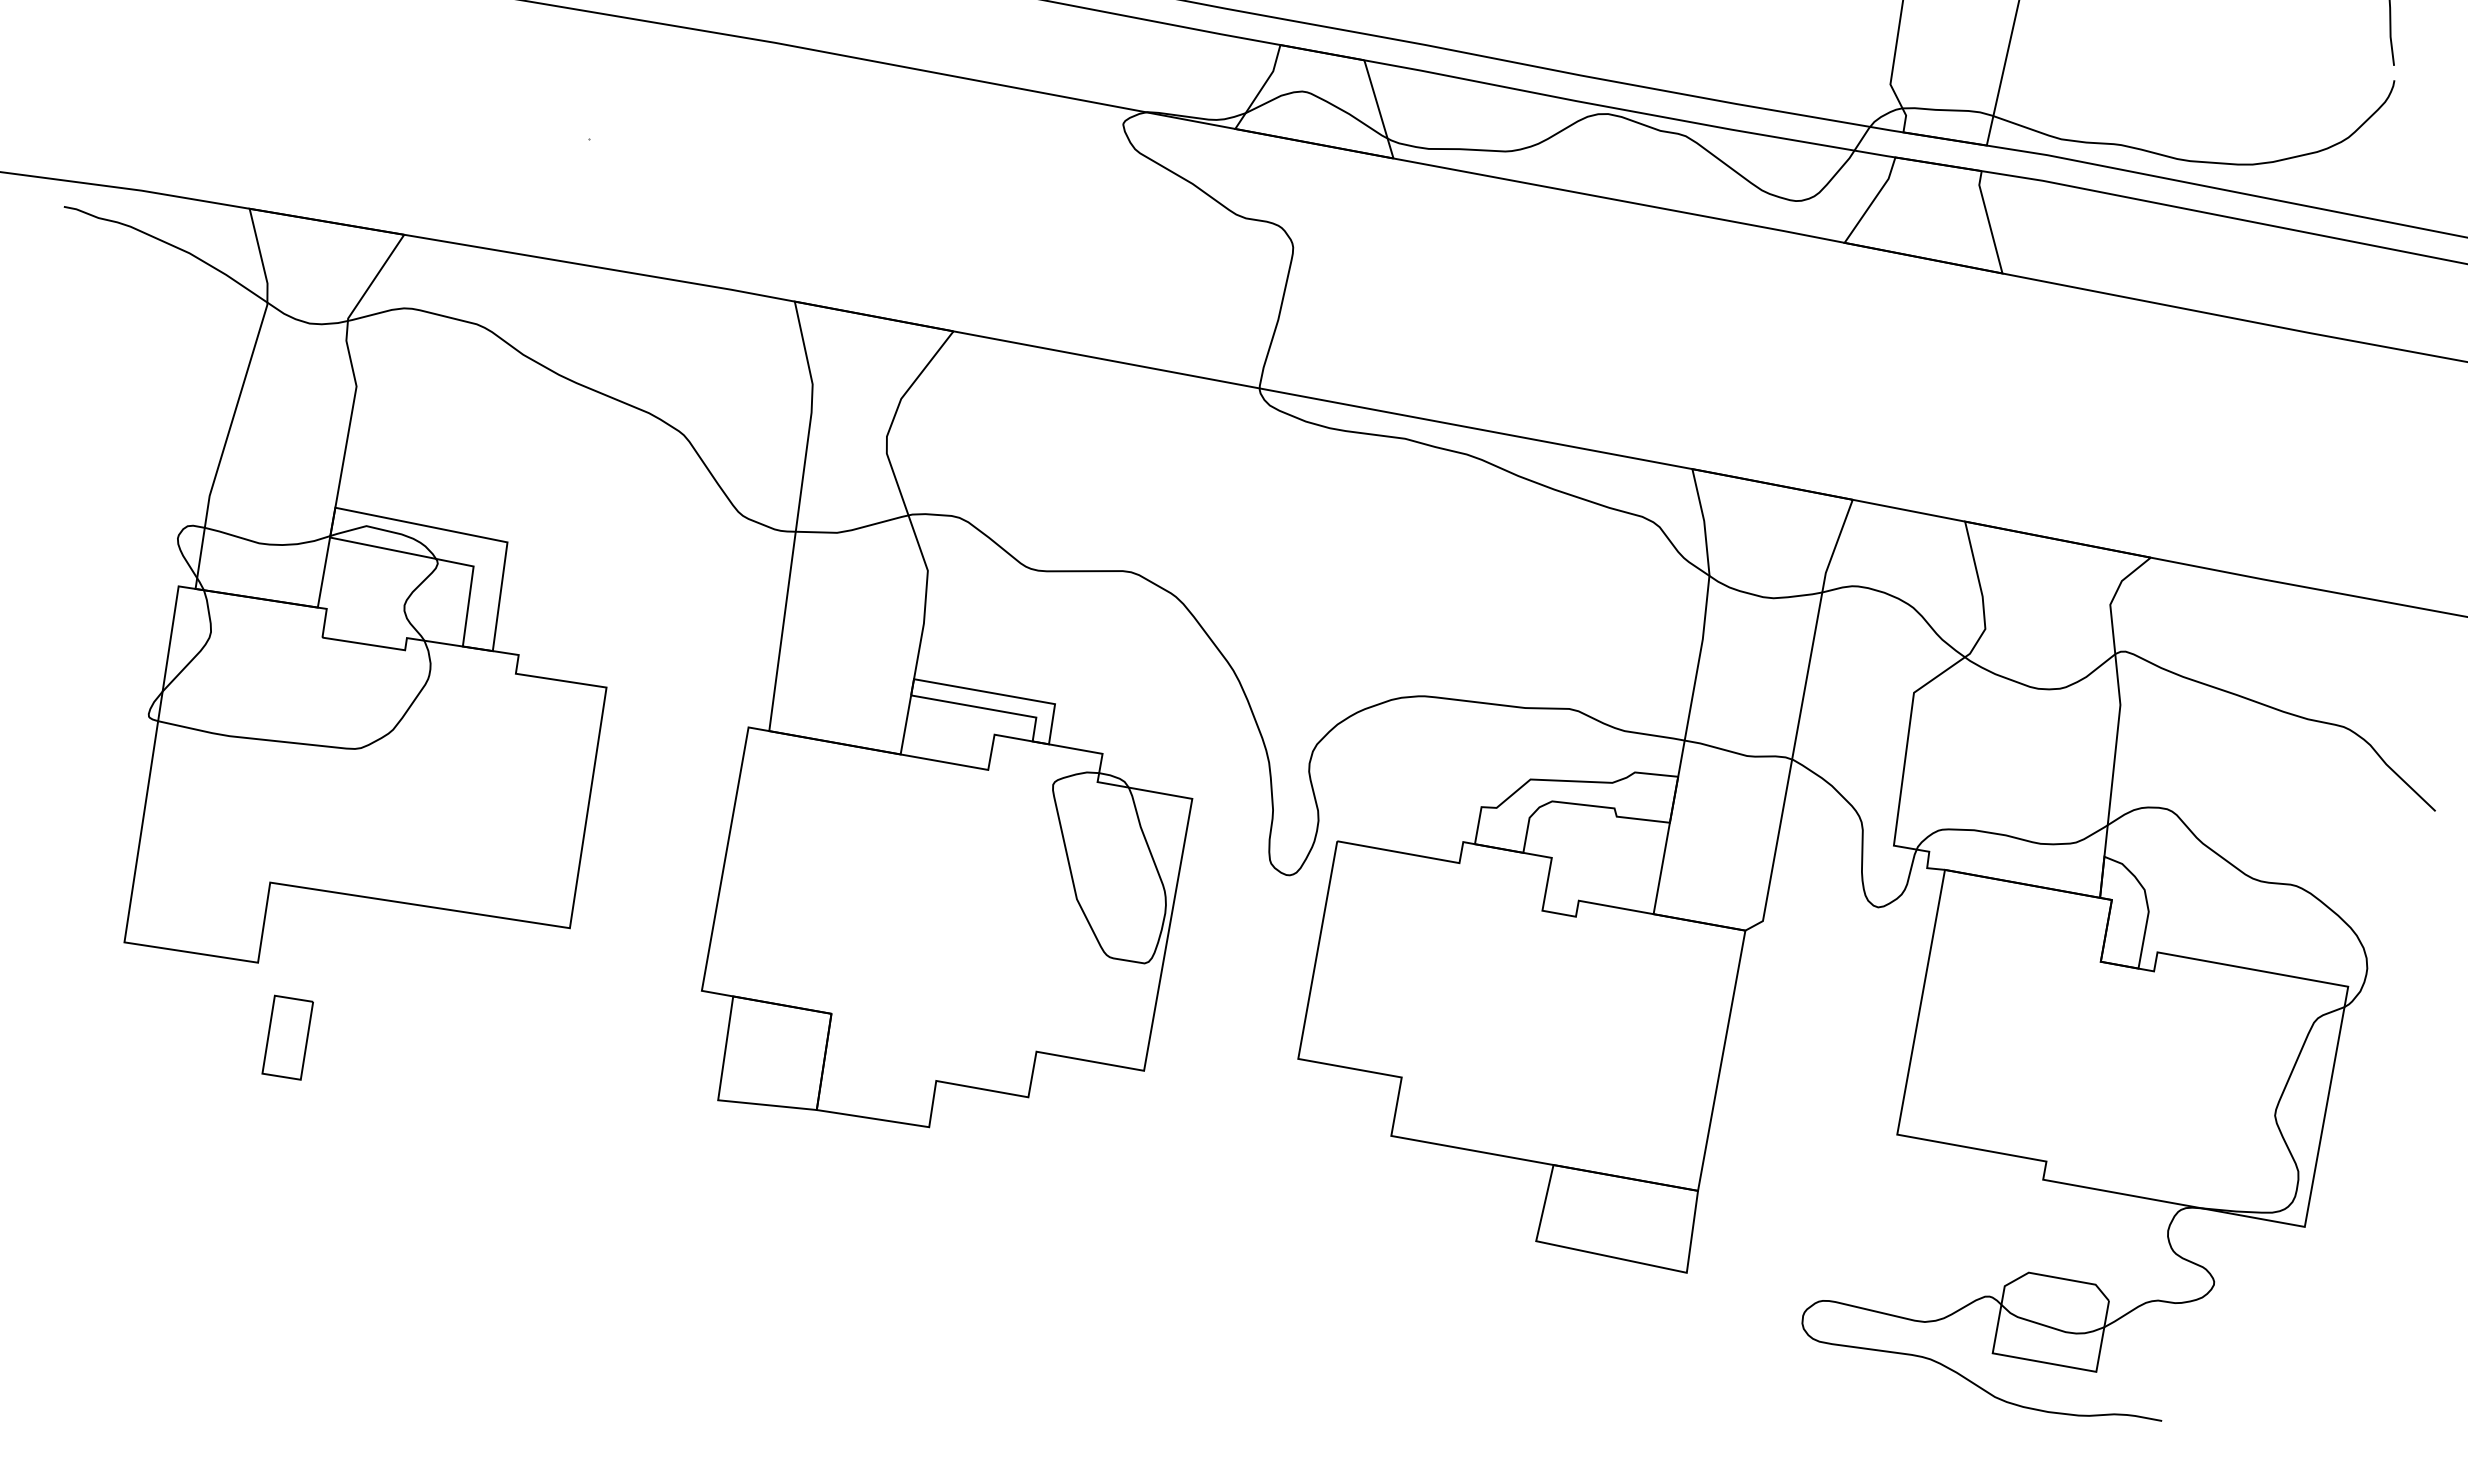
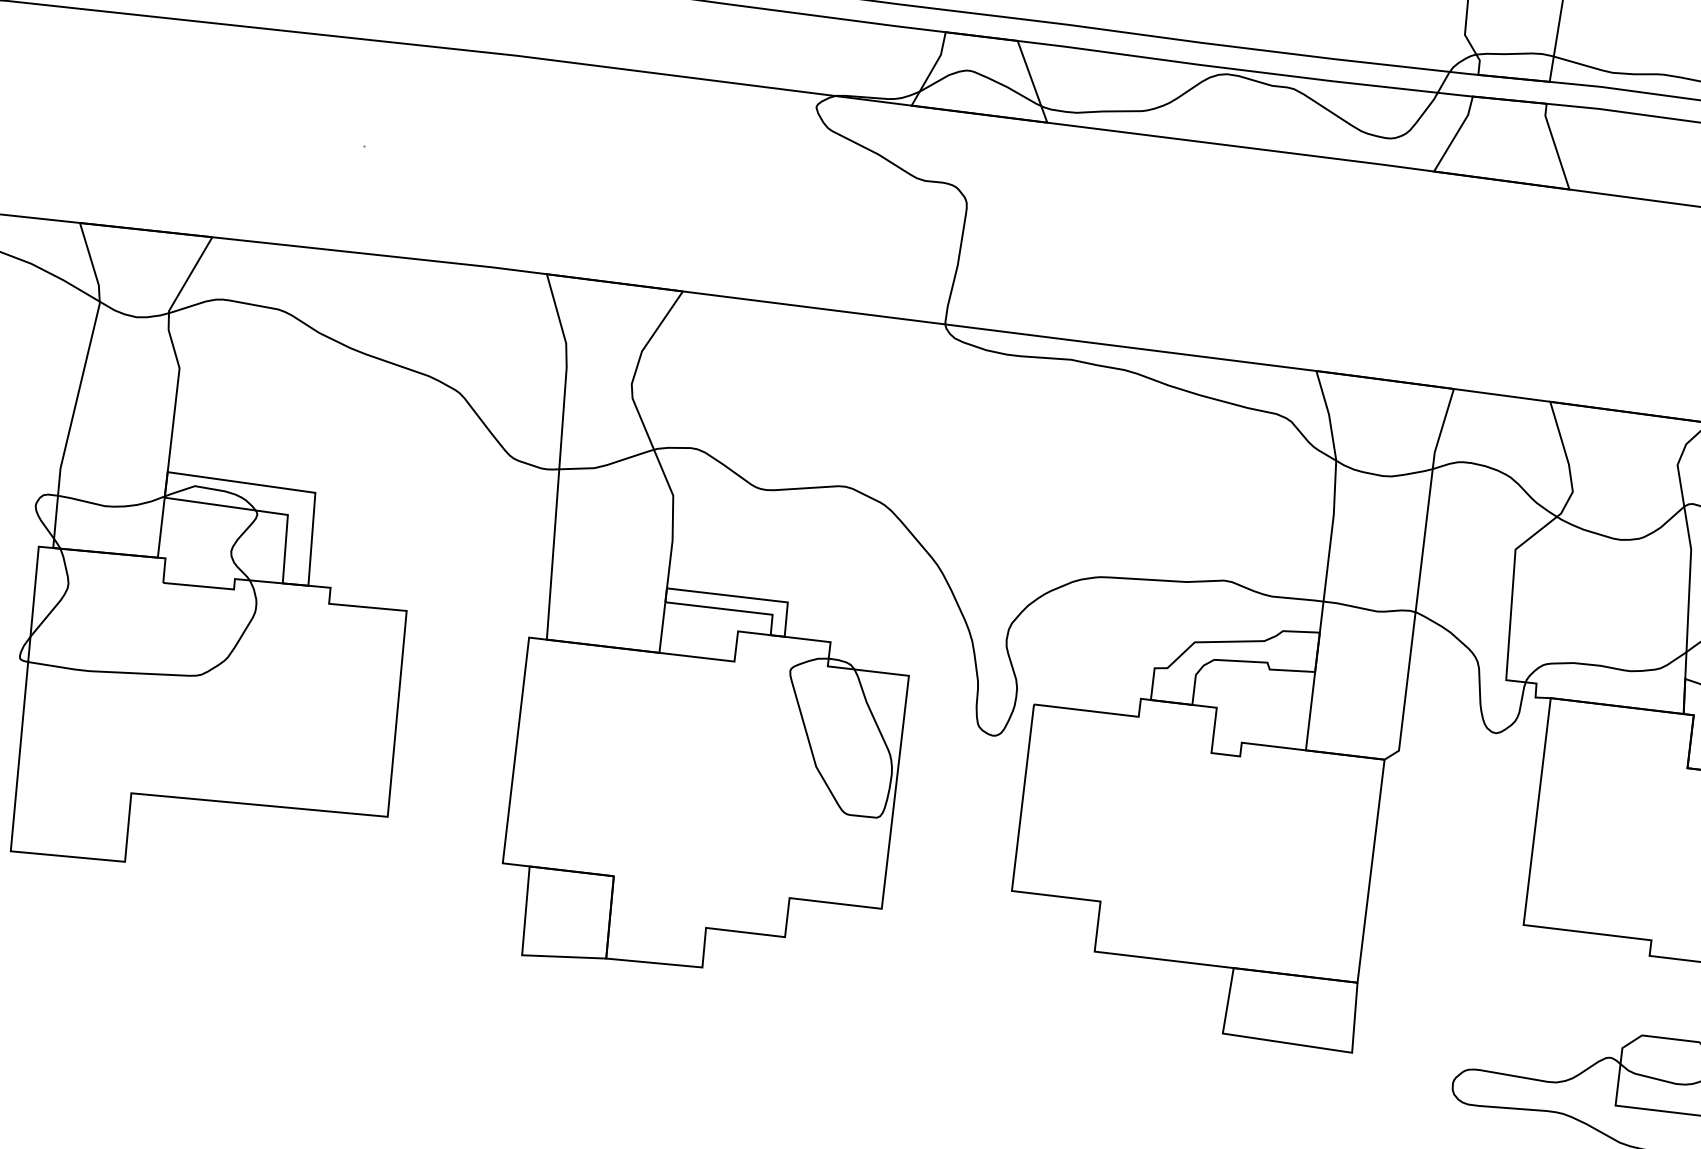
part: (287, 1037) -> (153, 923), removed

